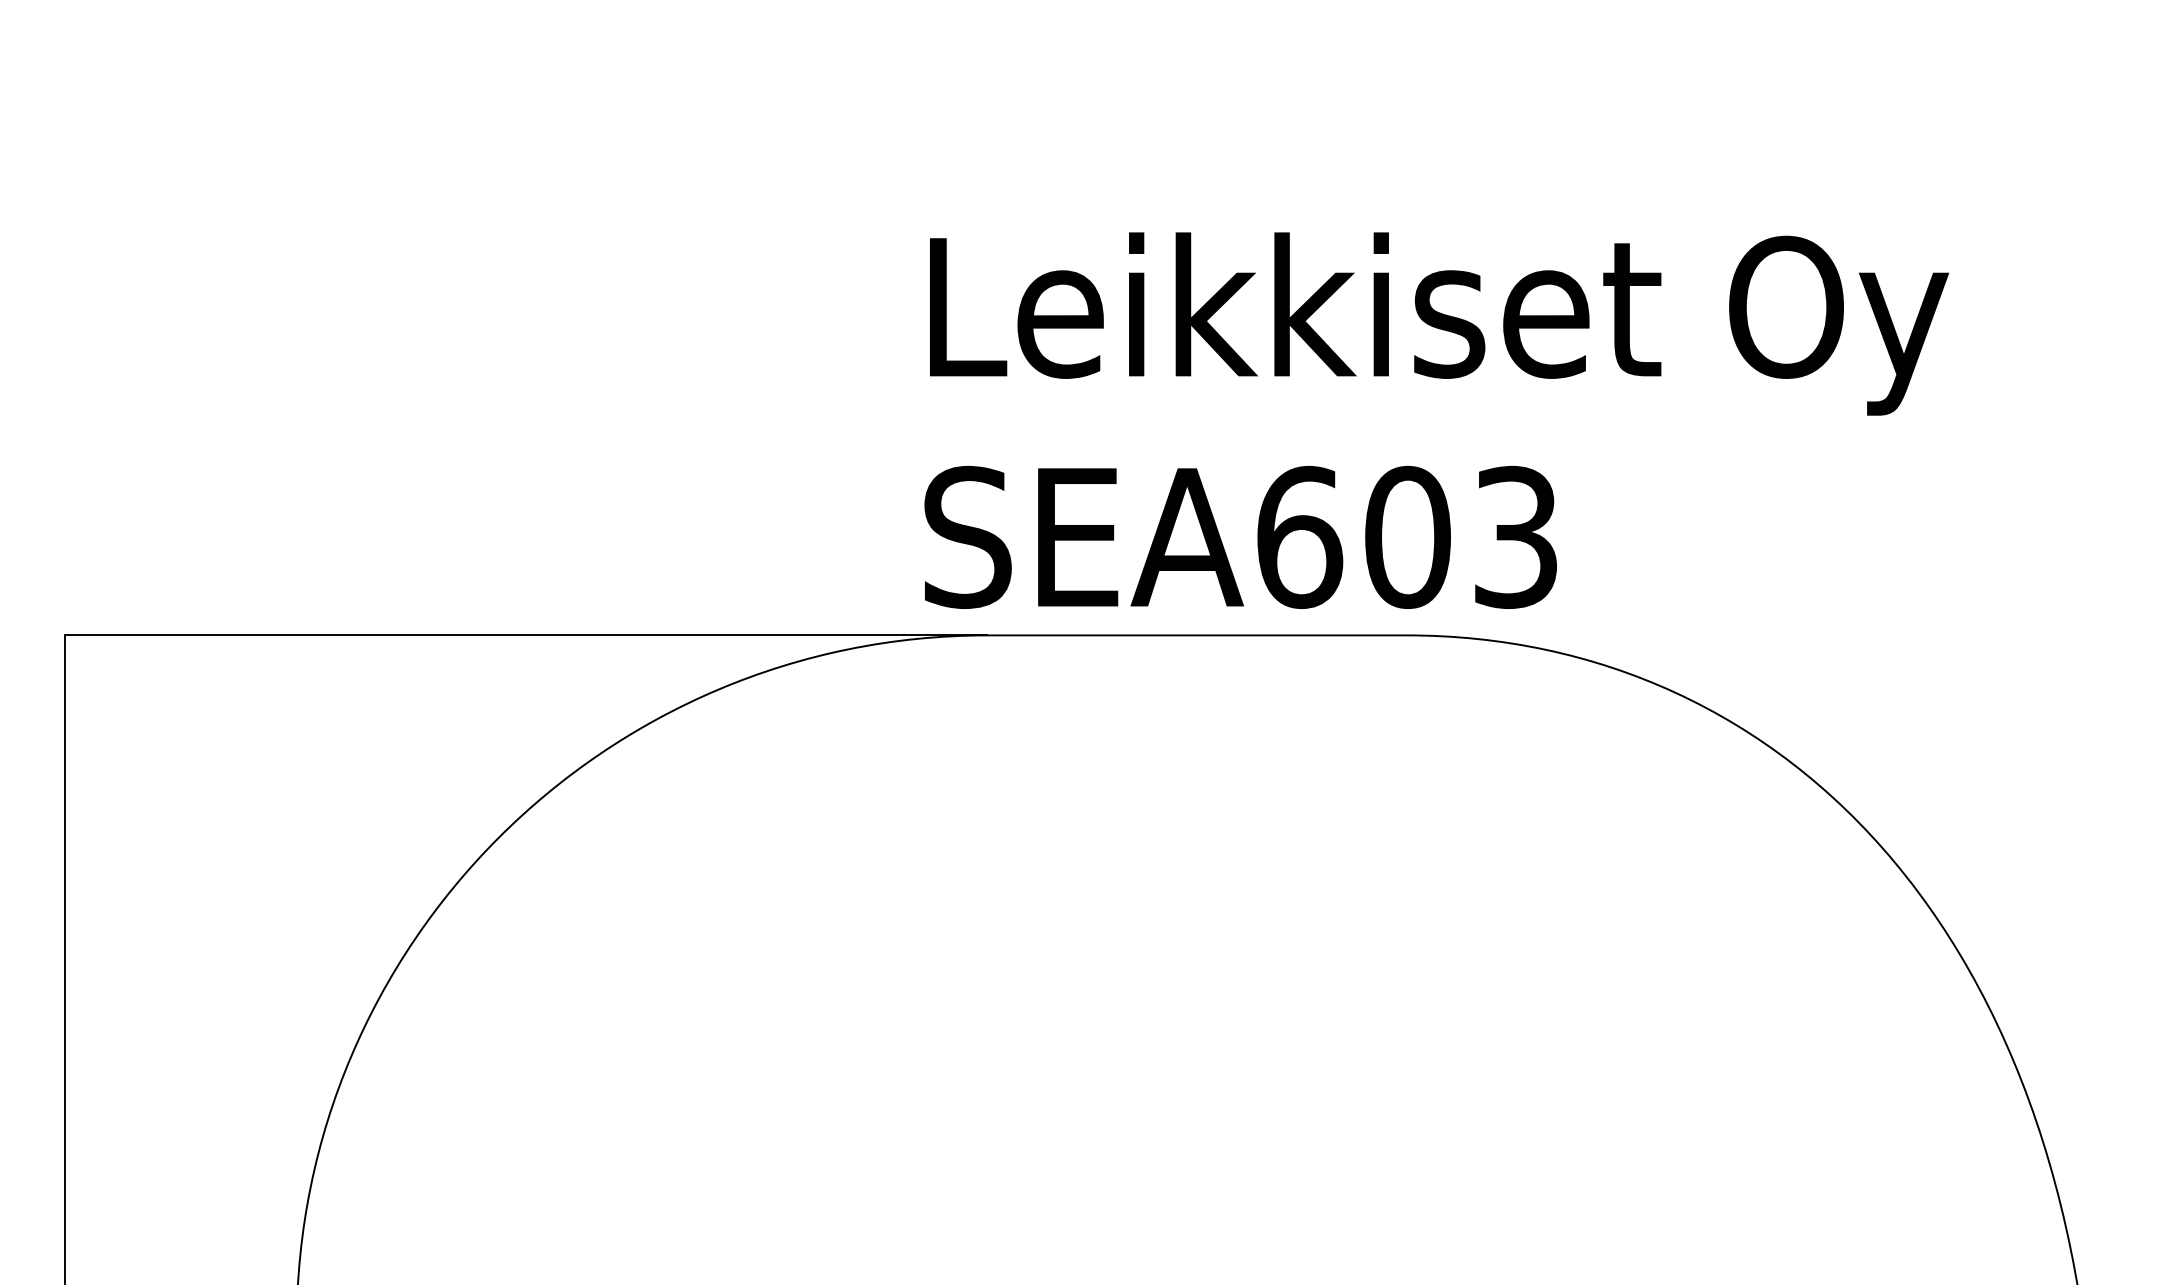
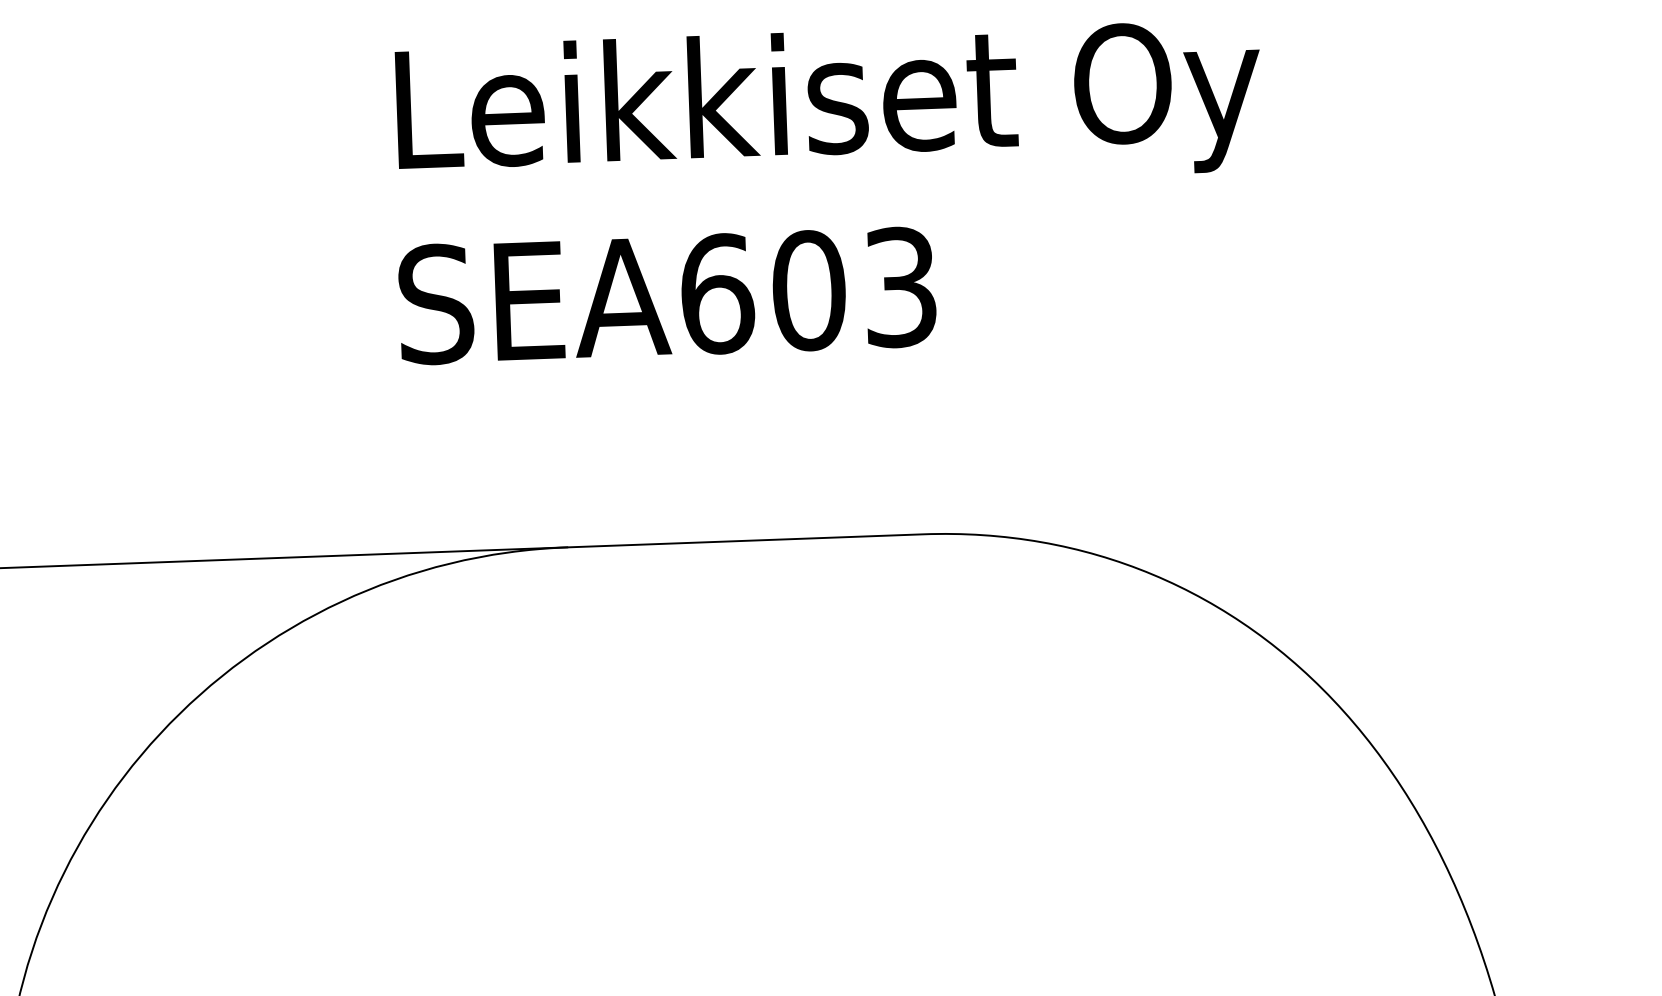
text: (1436, 420) -> (829, 190), moved

